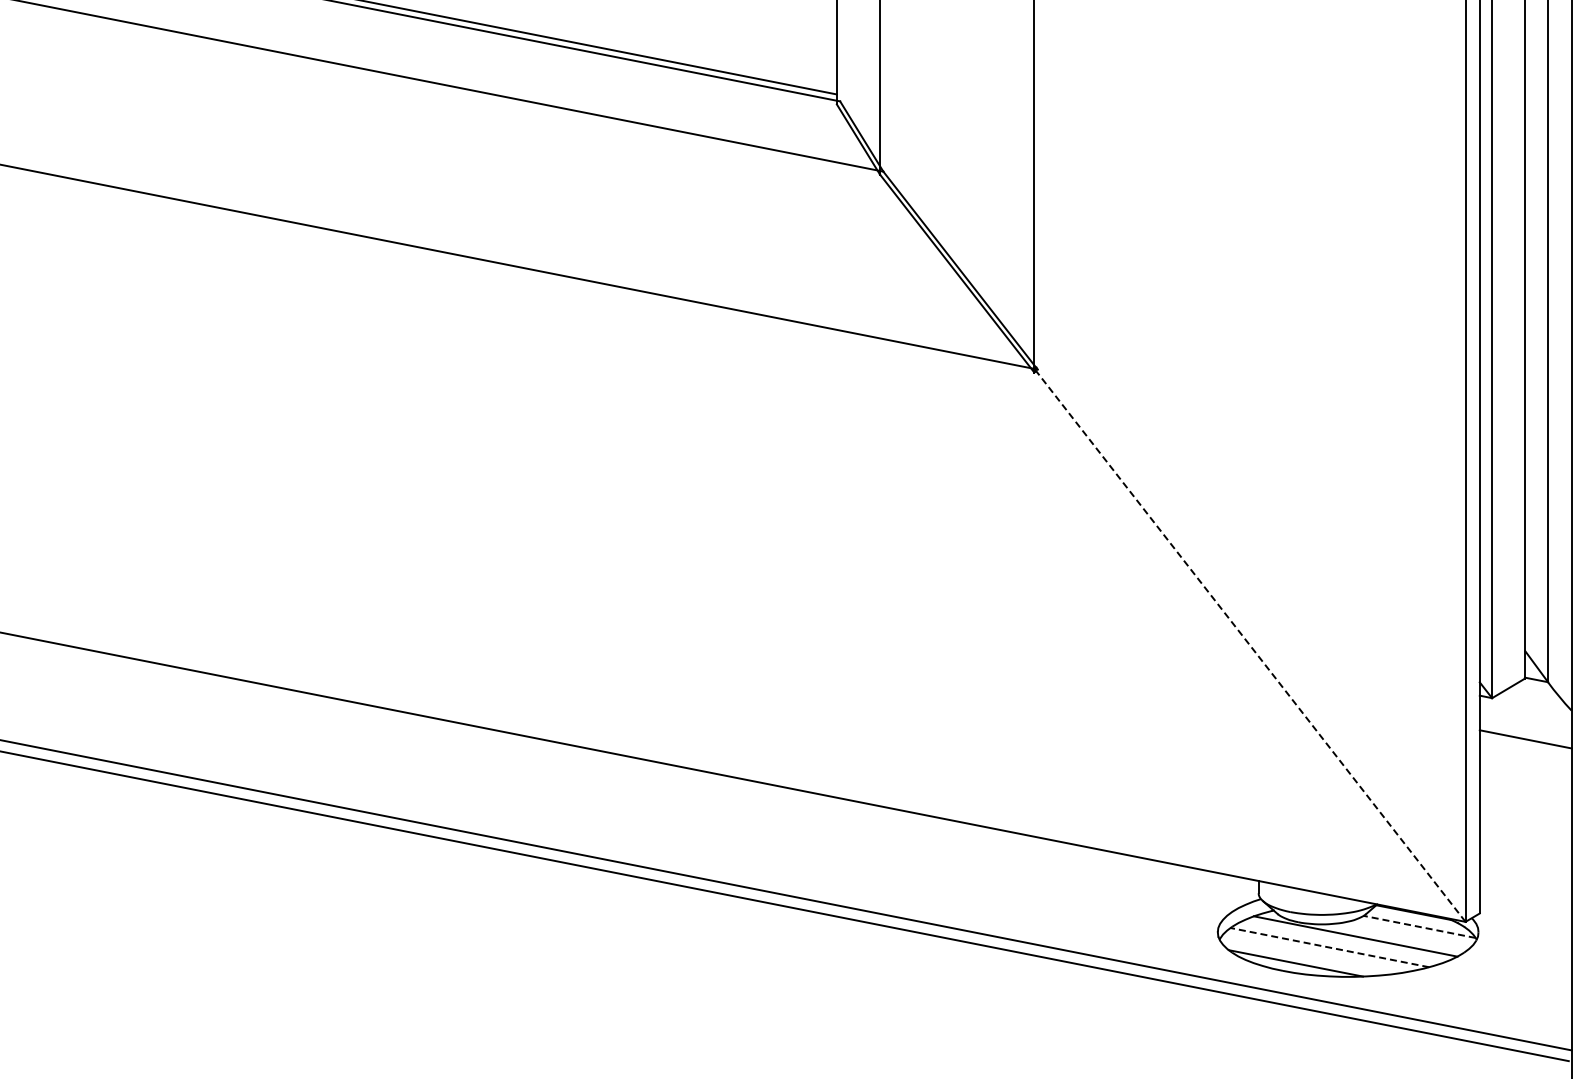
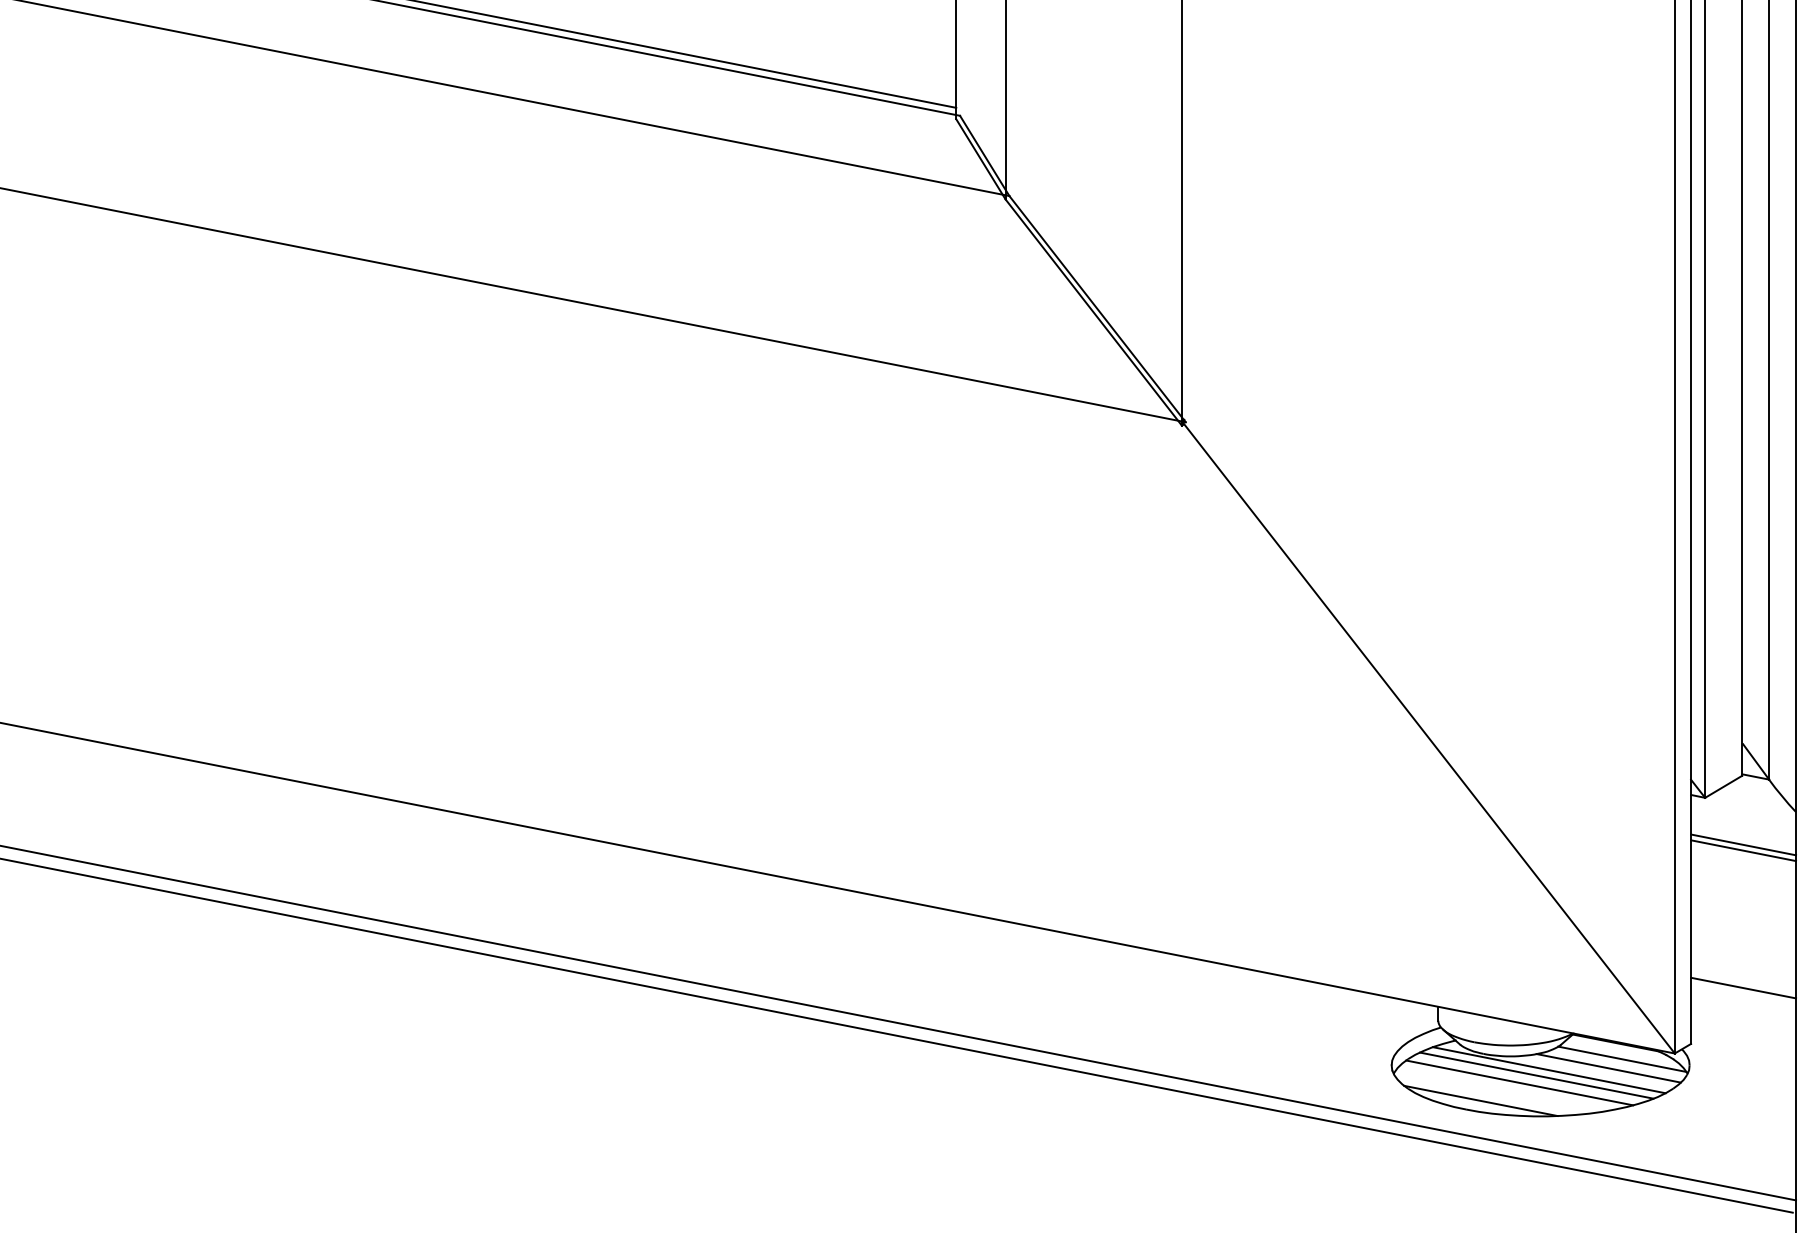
line: (1249, 645) -> (1427, 737), dashed -> solid
line: (1525, 744) -> (1743, 850), added
line: (1525, 864) -> (1743, 987), added
line: (1419, 926) -> (1622, 1058), dashed -> solid
line: (1407, 934) -> (1608, 1067), added
line: (1344, 941) -> (1536, 1075), added
line: (1329, 947) -> (1519, 1082), dashed -> solid

